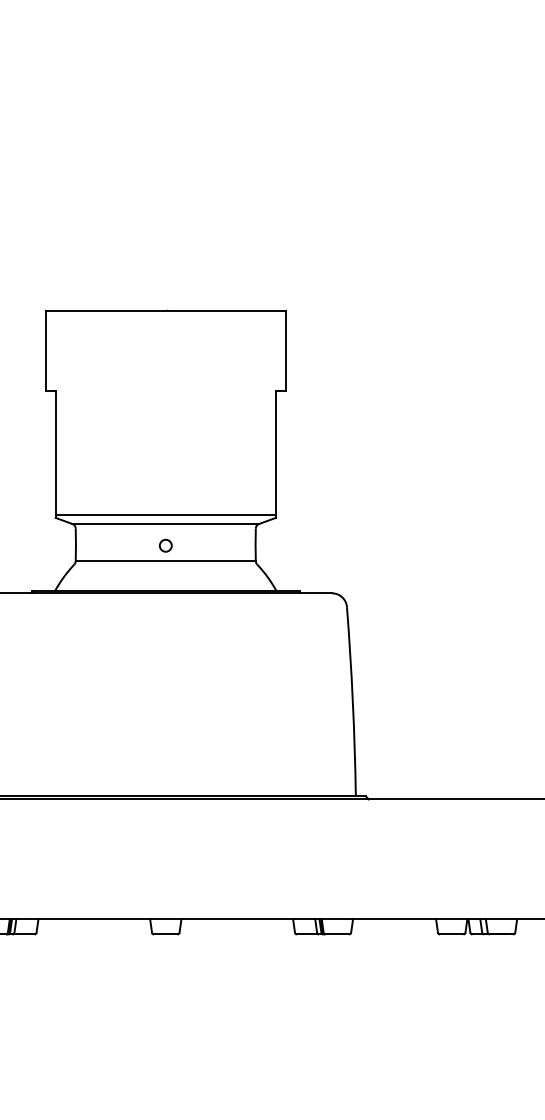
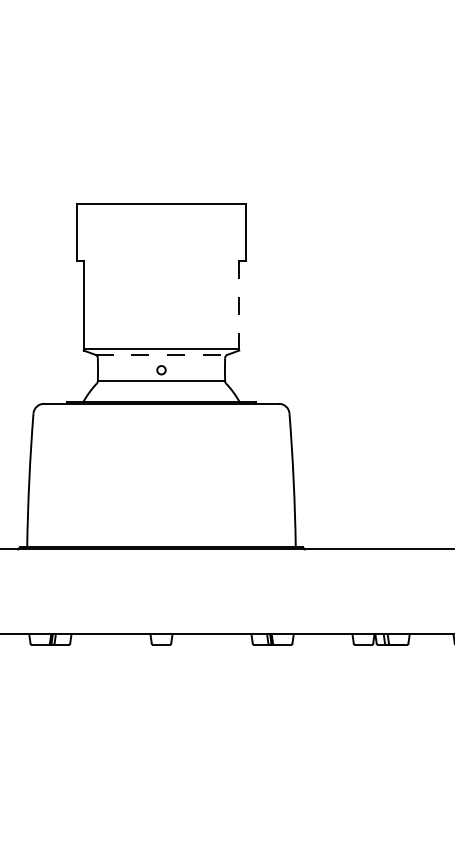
line: (276, 454) -> (239, 305), solid -> dashed
line: (165, 523) -> (161, 354), solid -> dashed

